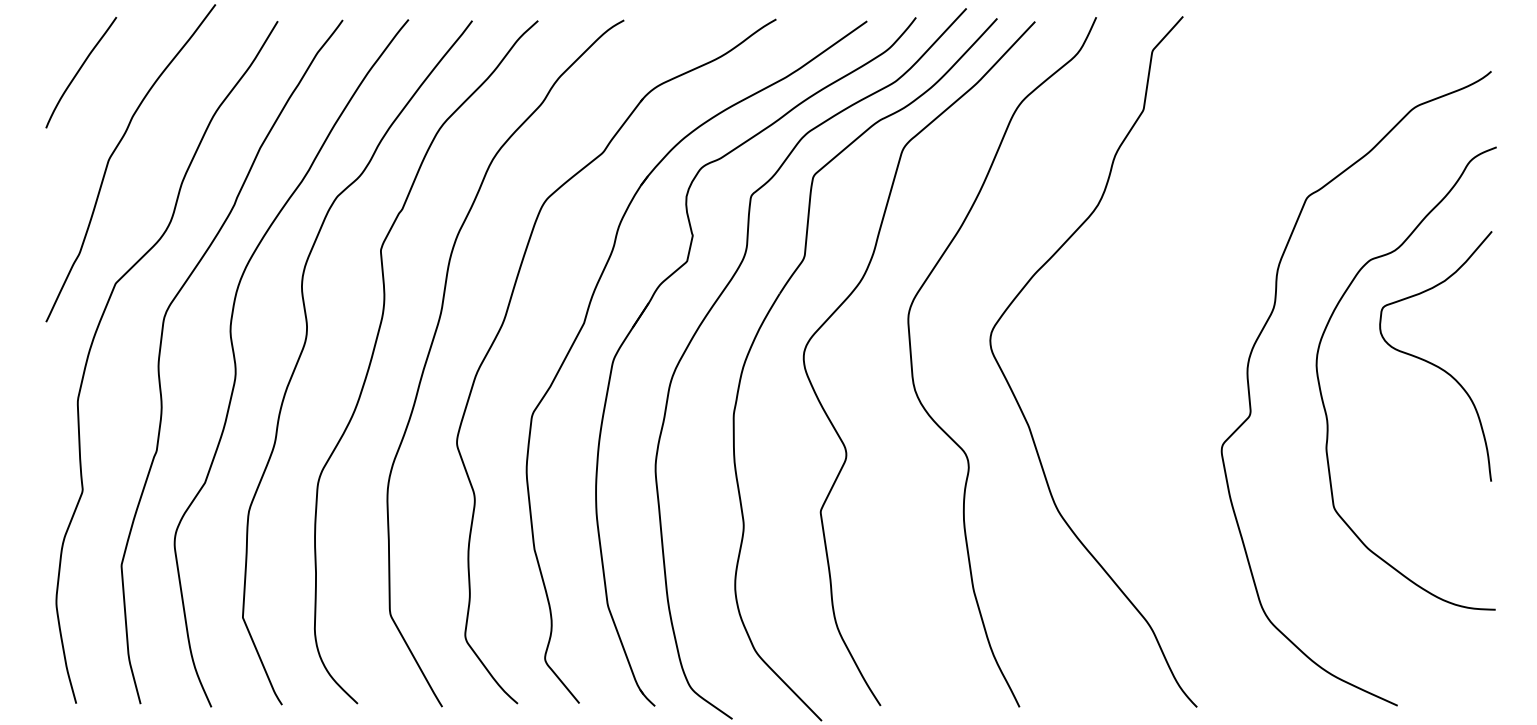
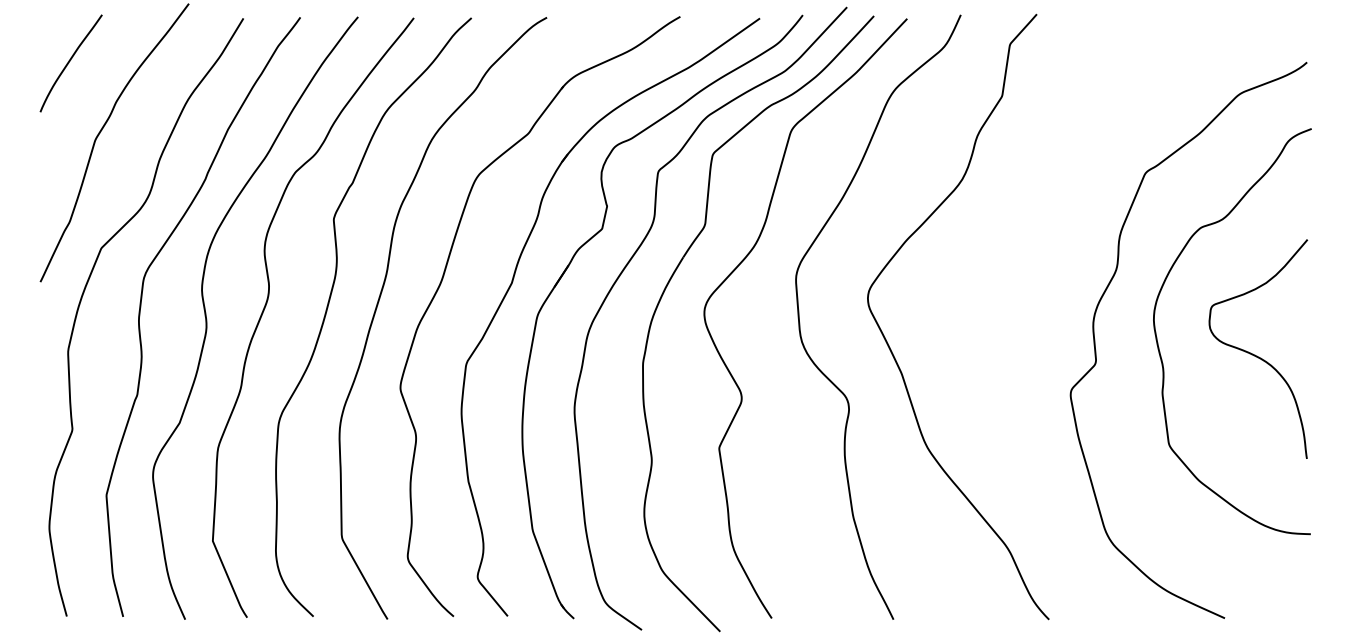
curve: (1432, 362) -> (1255, 354), moved

